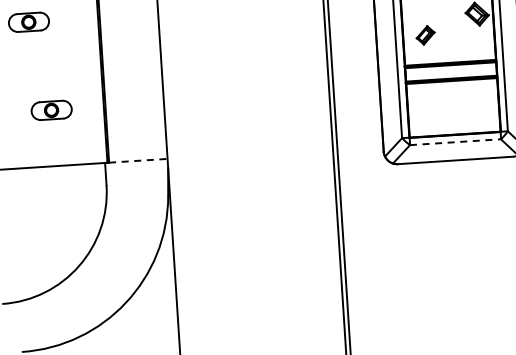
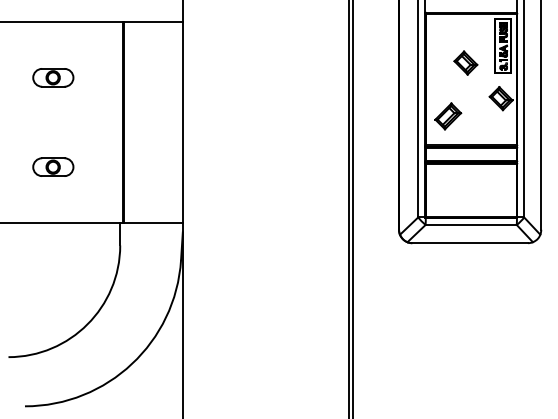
part: (425, 35) -> (448, 116), size x1.43
part: (51, 109) -> (53, 166), moved
line: (455, 141) -> (471, 224), dashed -> solid
line: (139, 161) -> (154, 223), dashed -> solid

